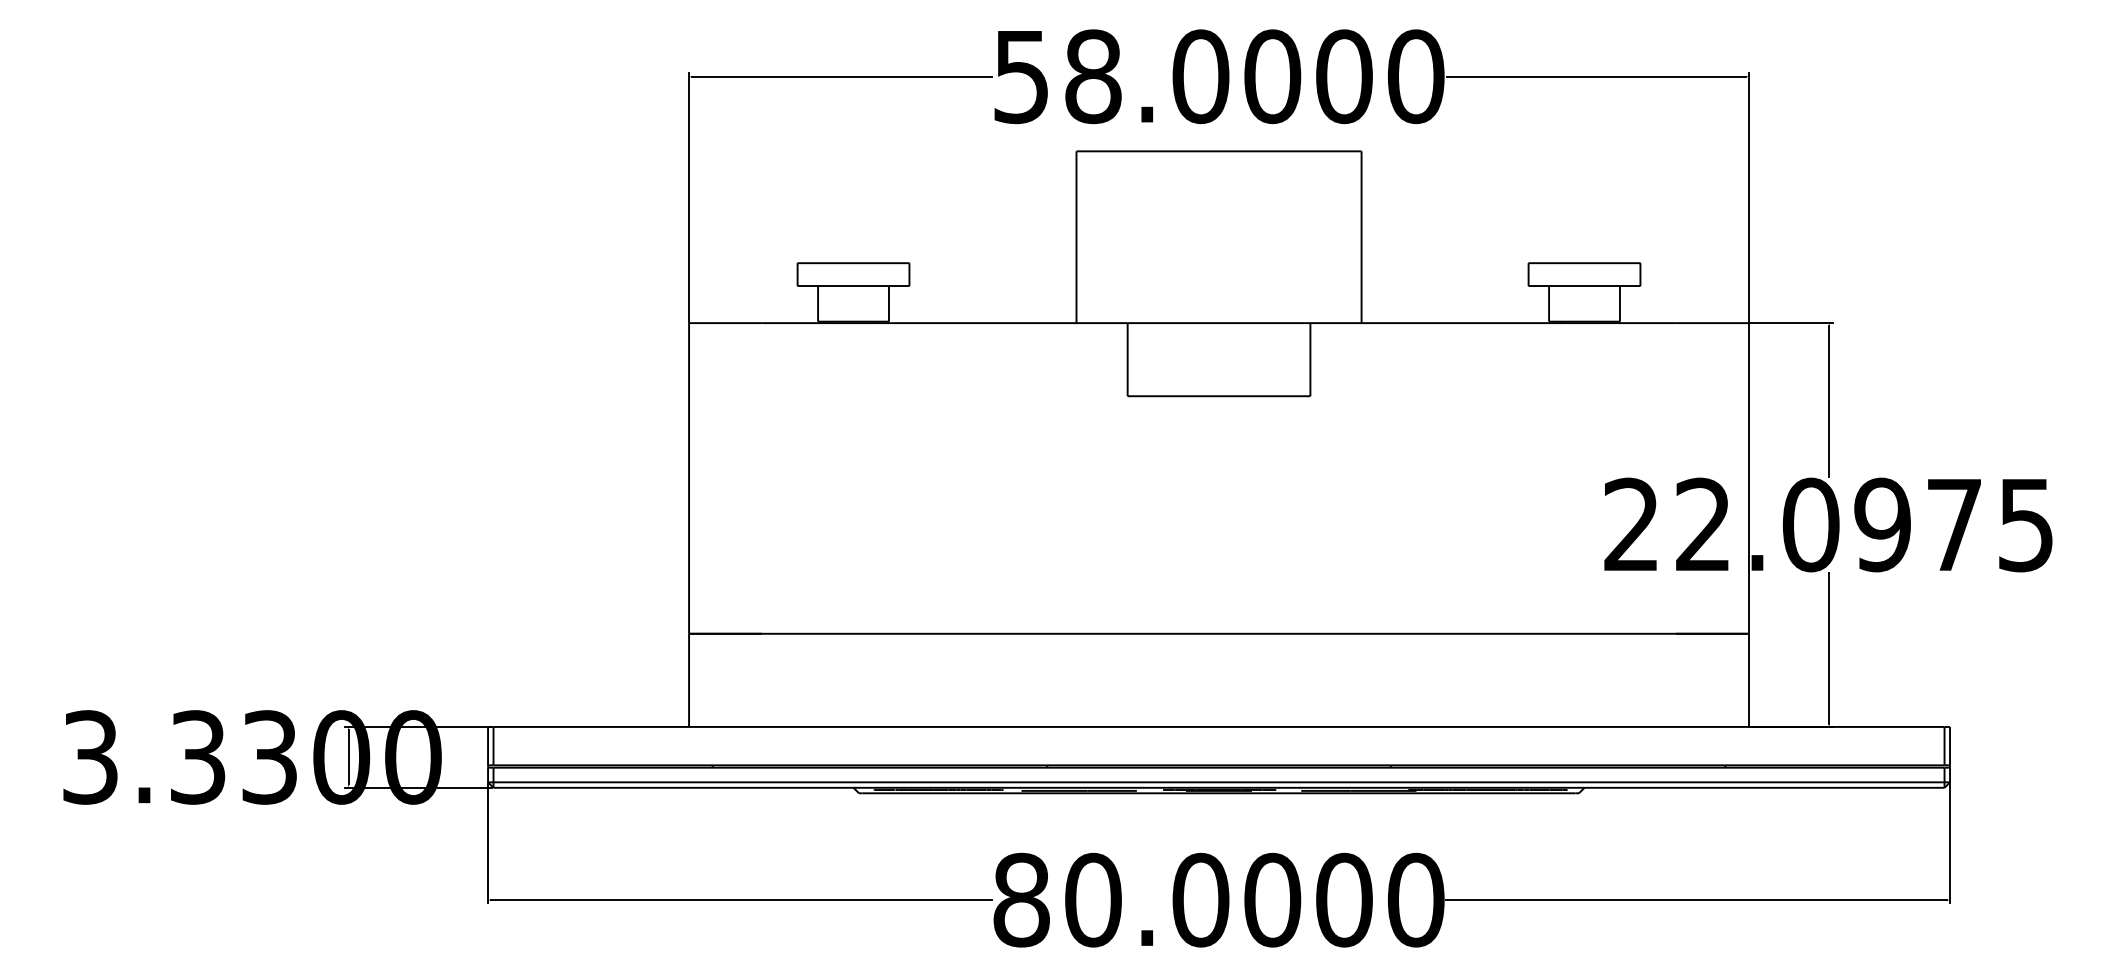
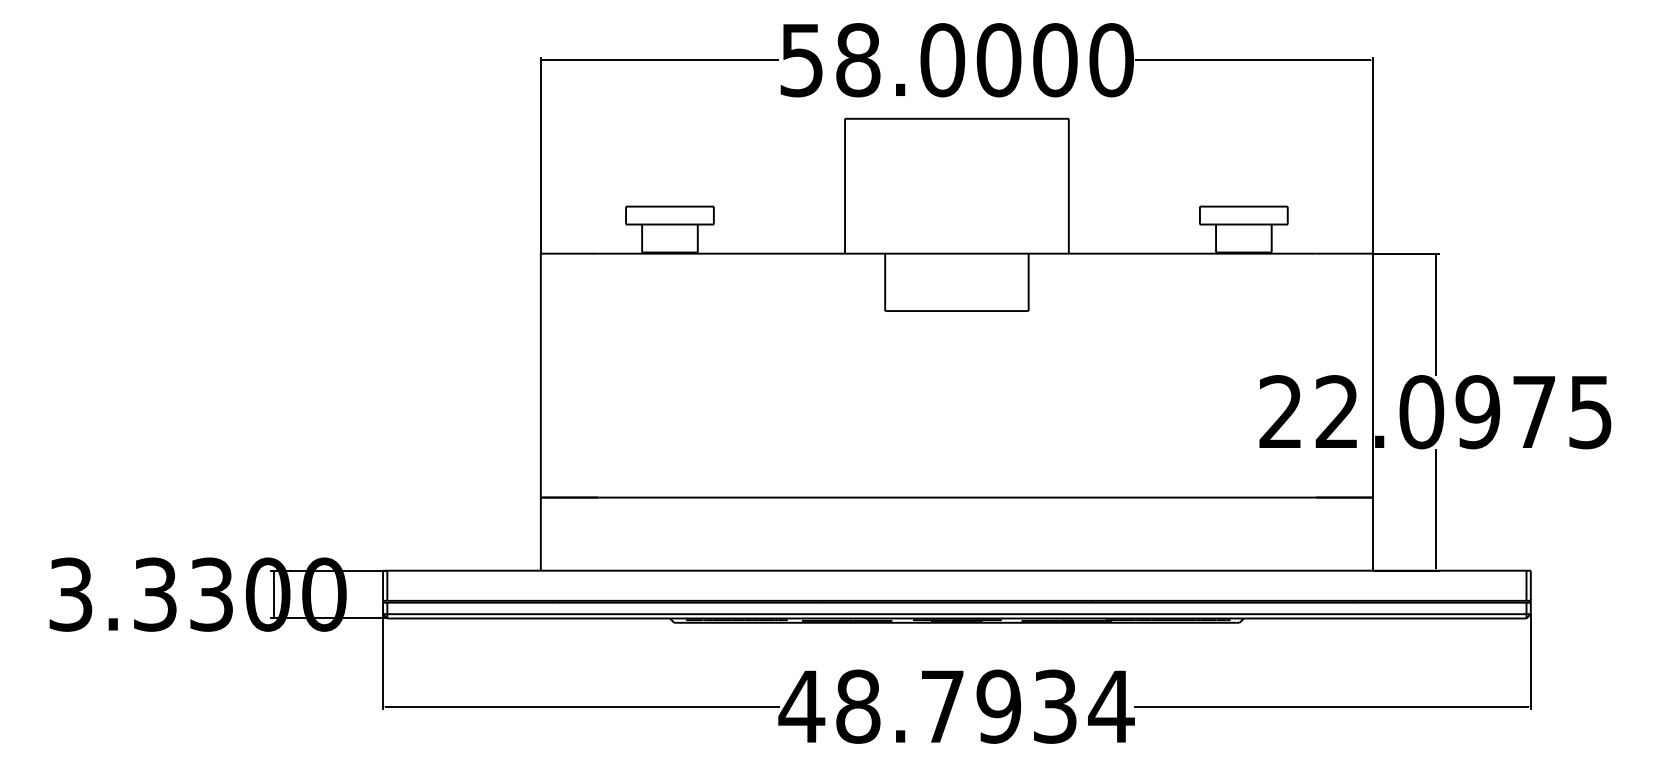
text: (1218, 899) -> (956, 706), 80.0000 -> 48.7934

